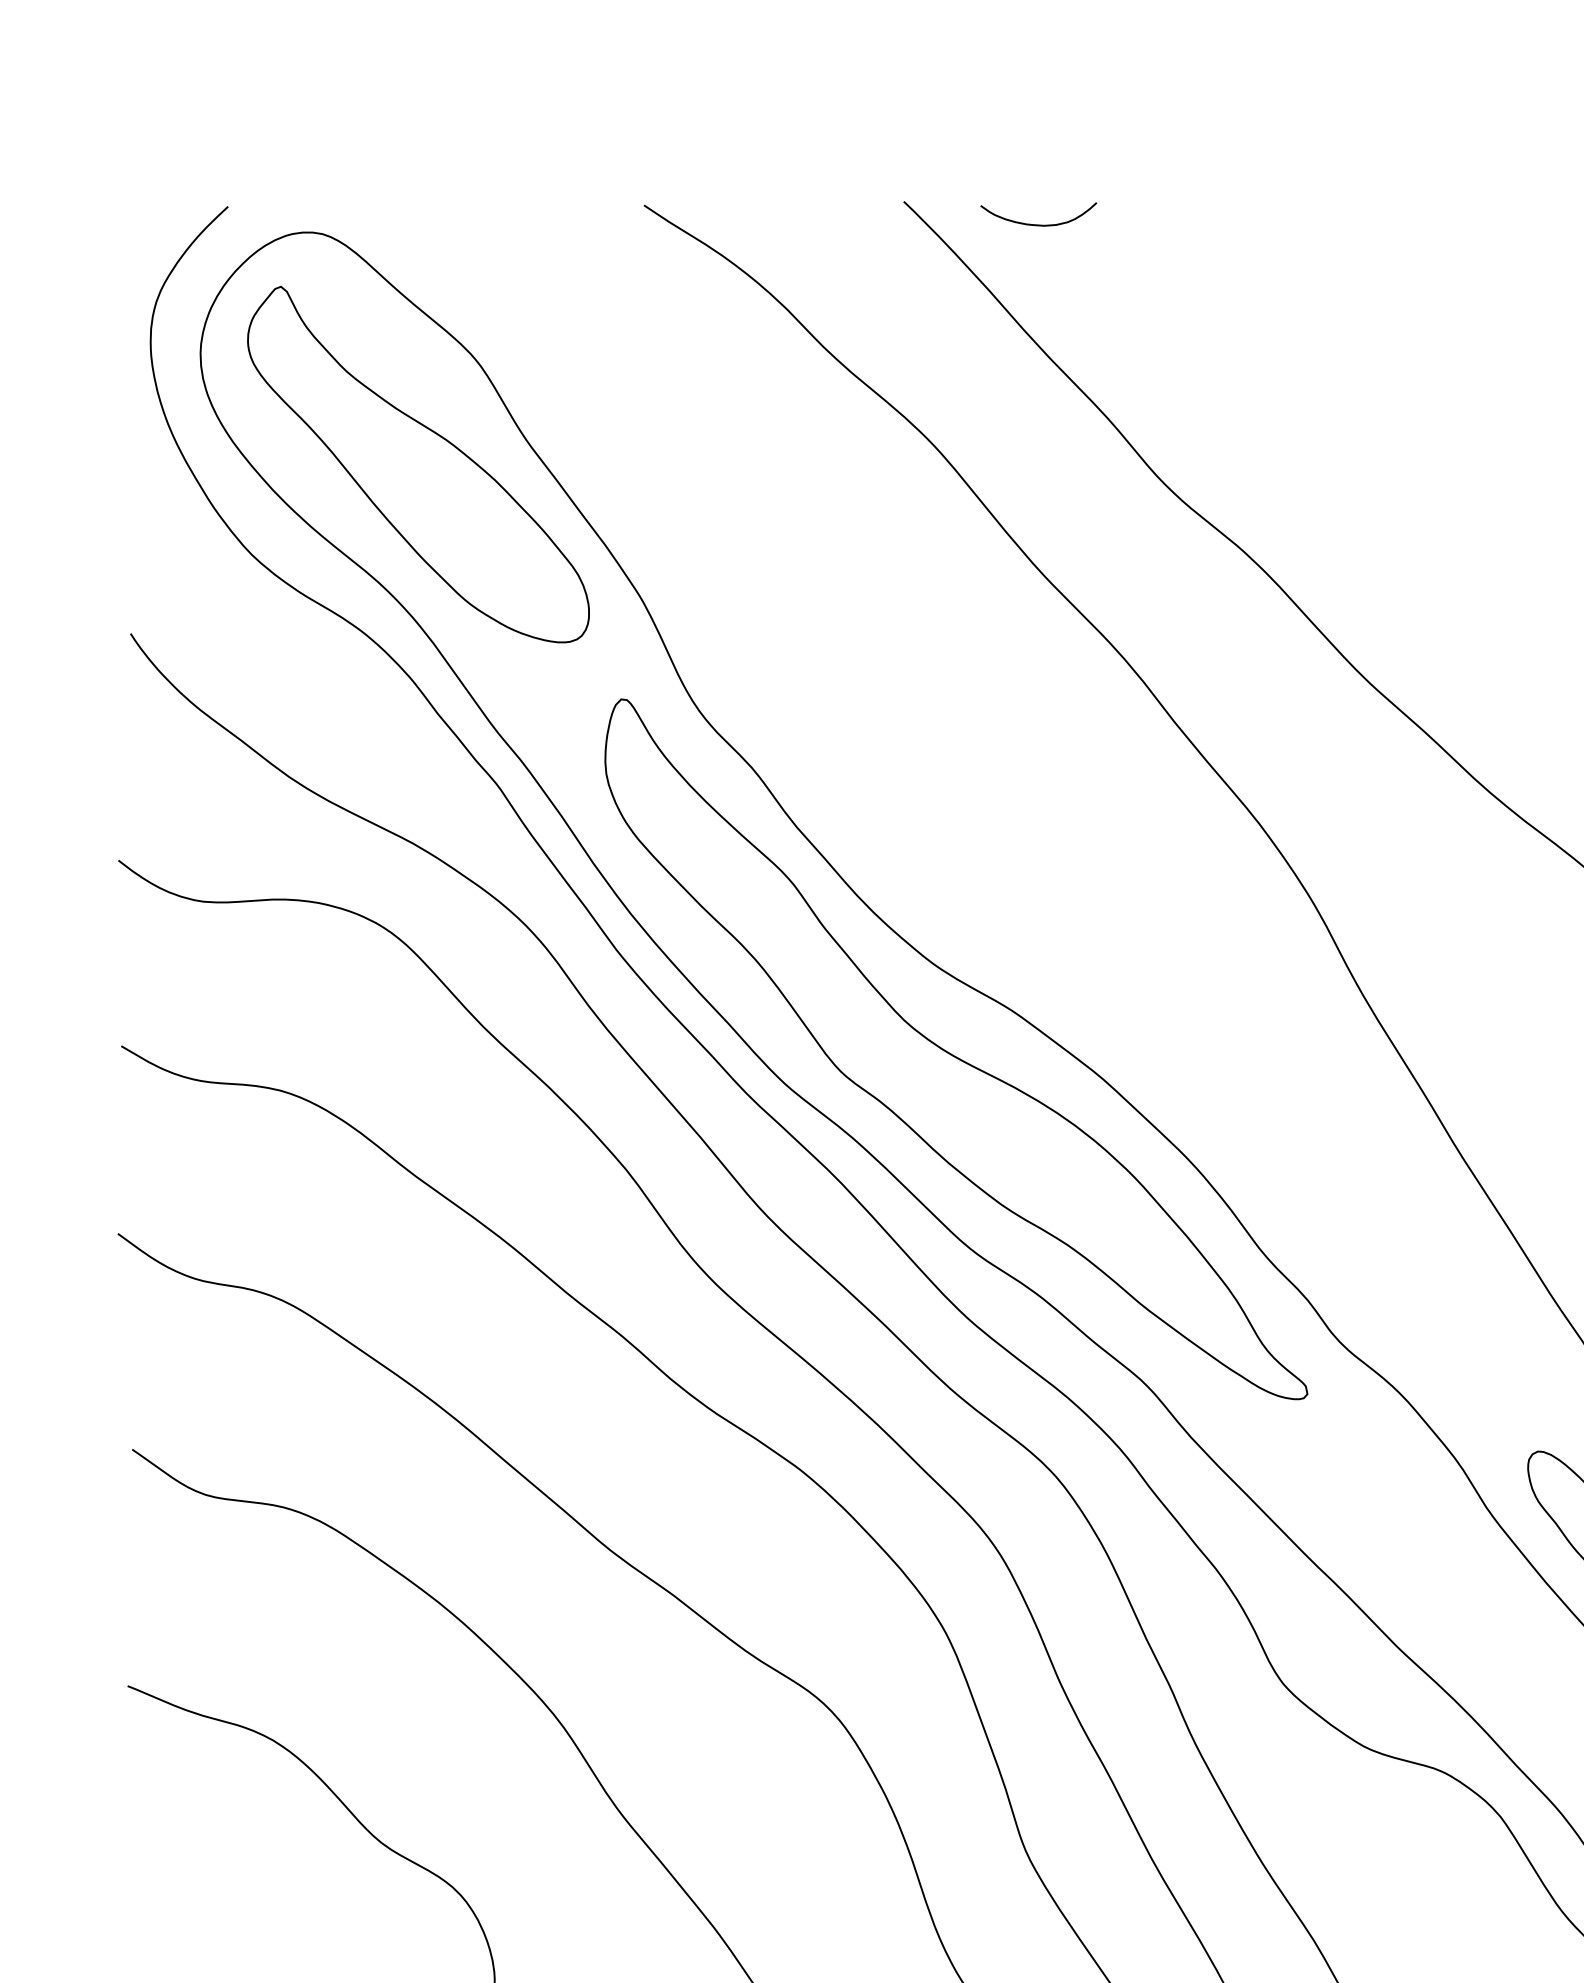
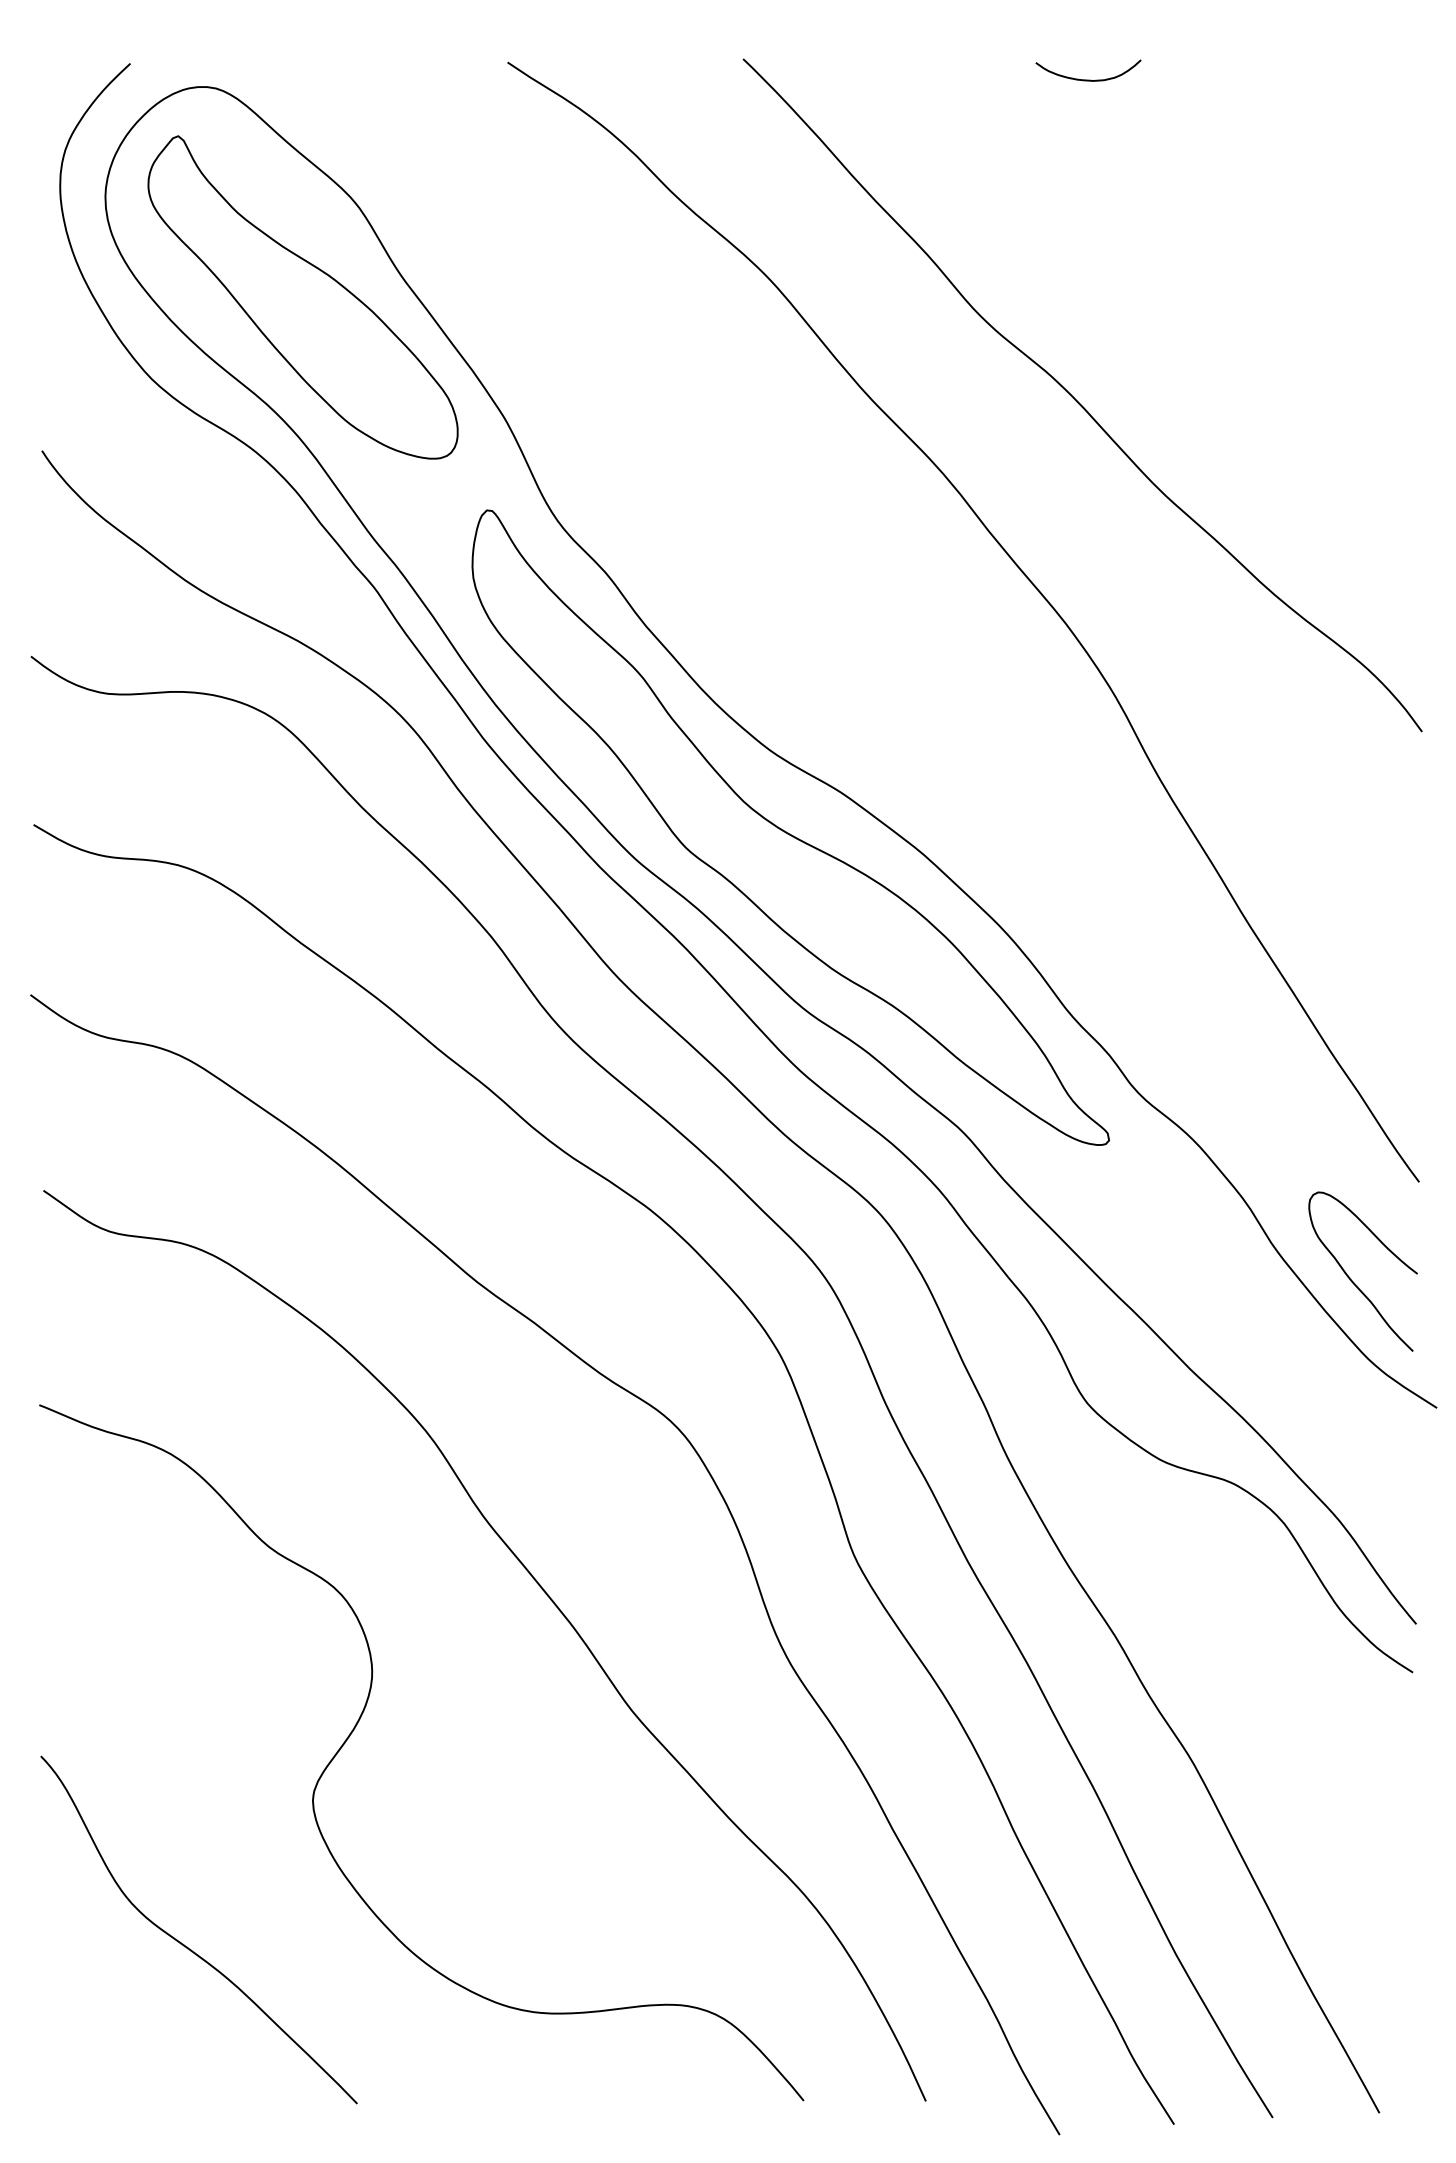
curve: (1038, 224) -> (1088, 79), moved

